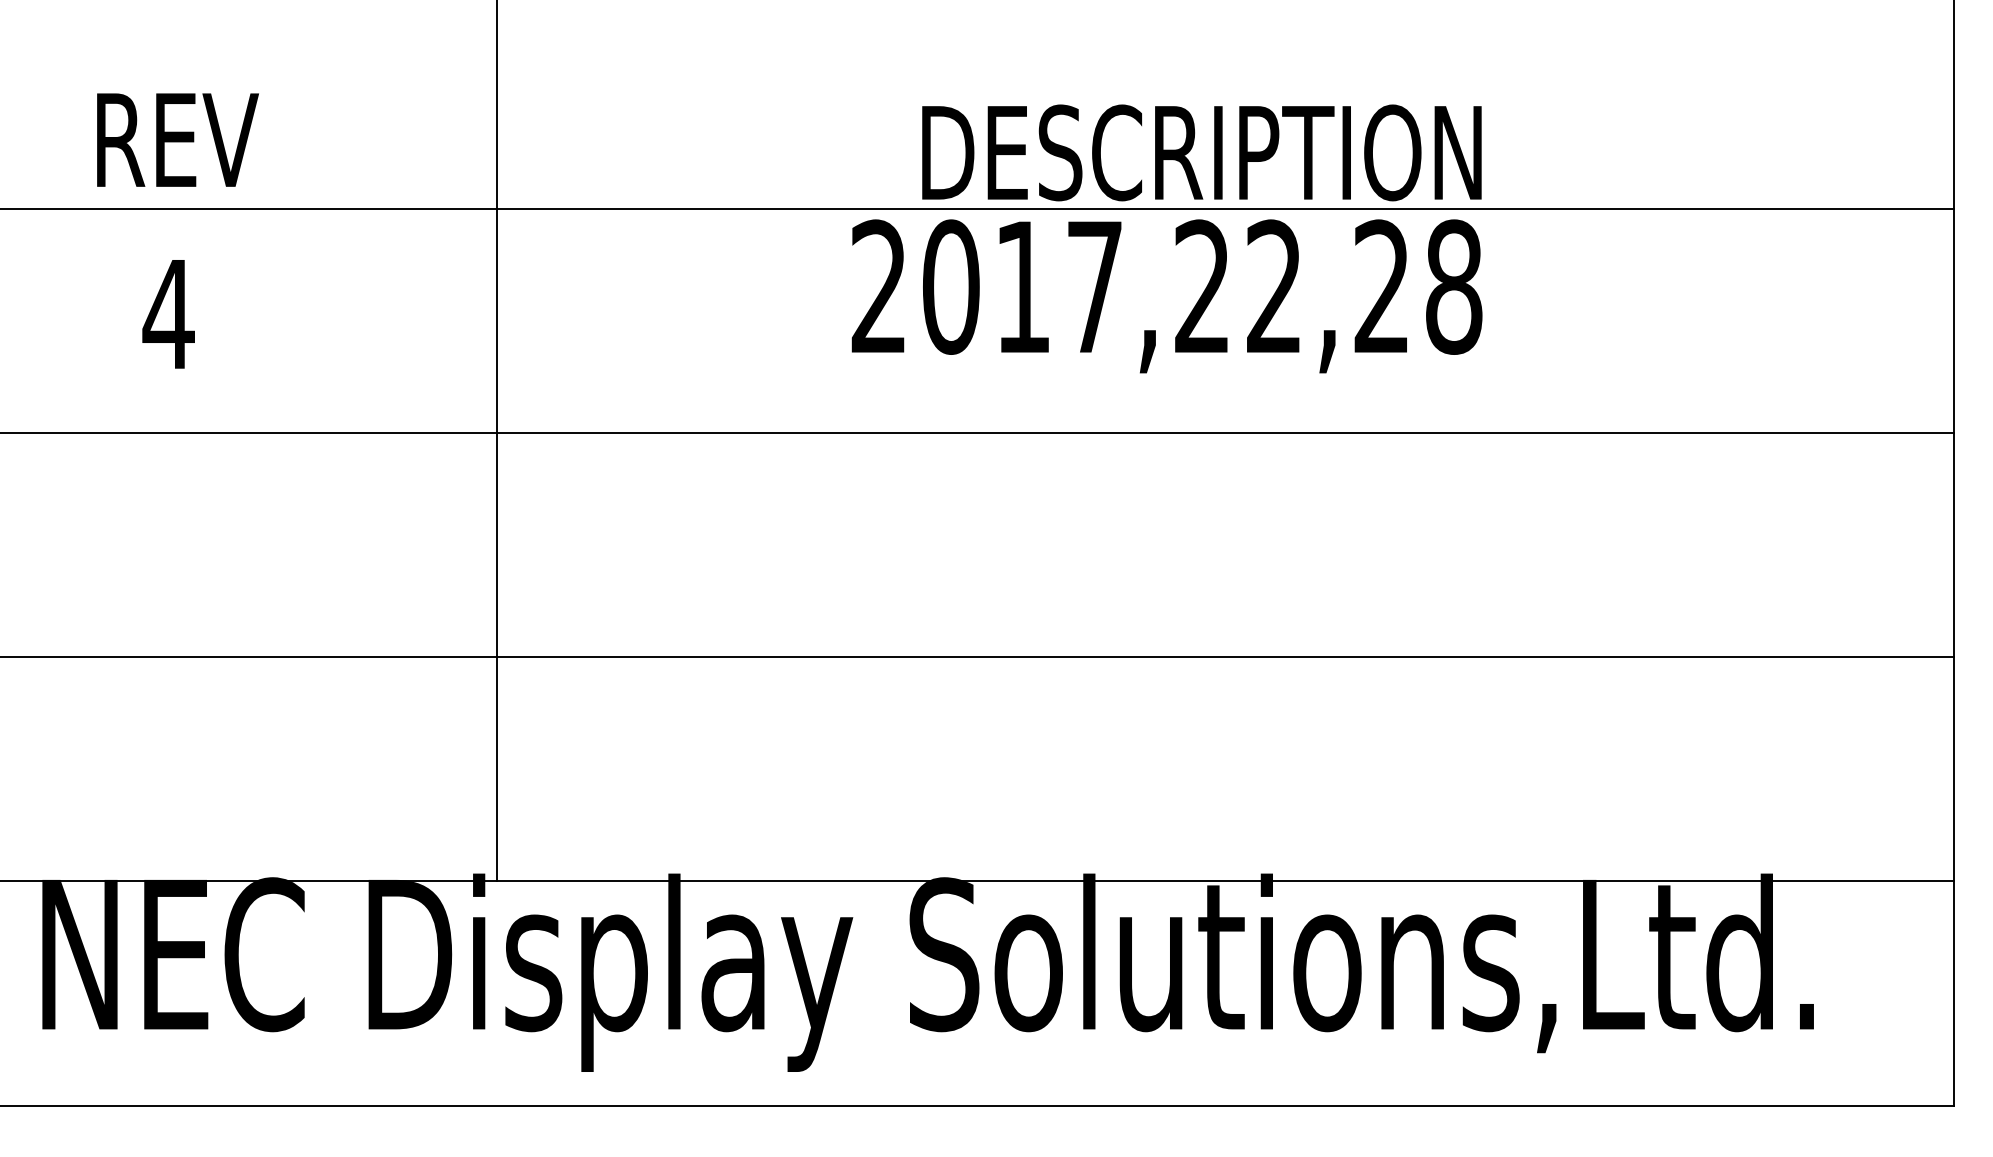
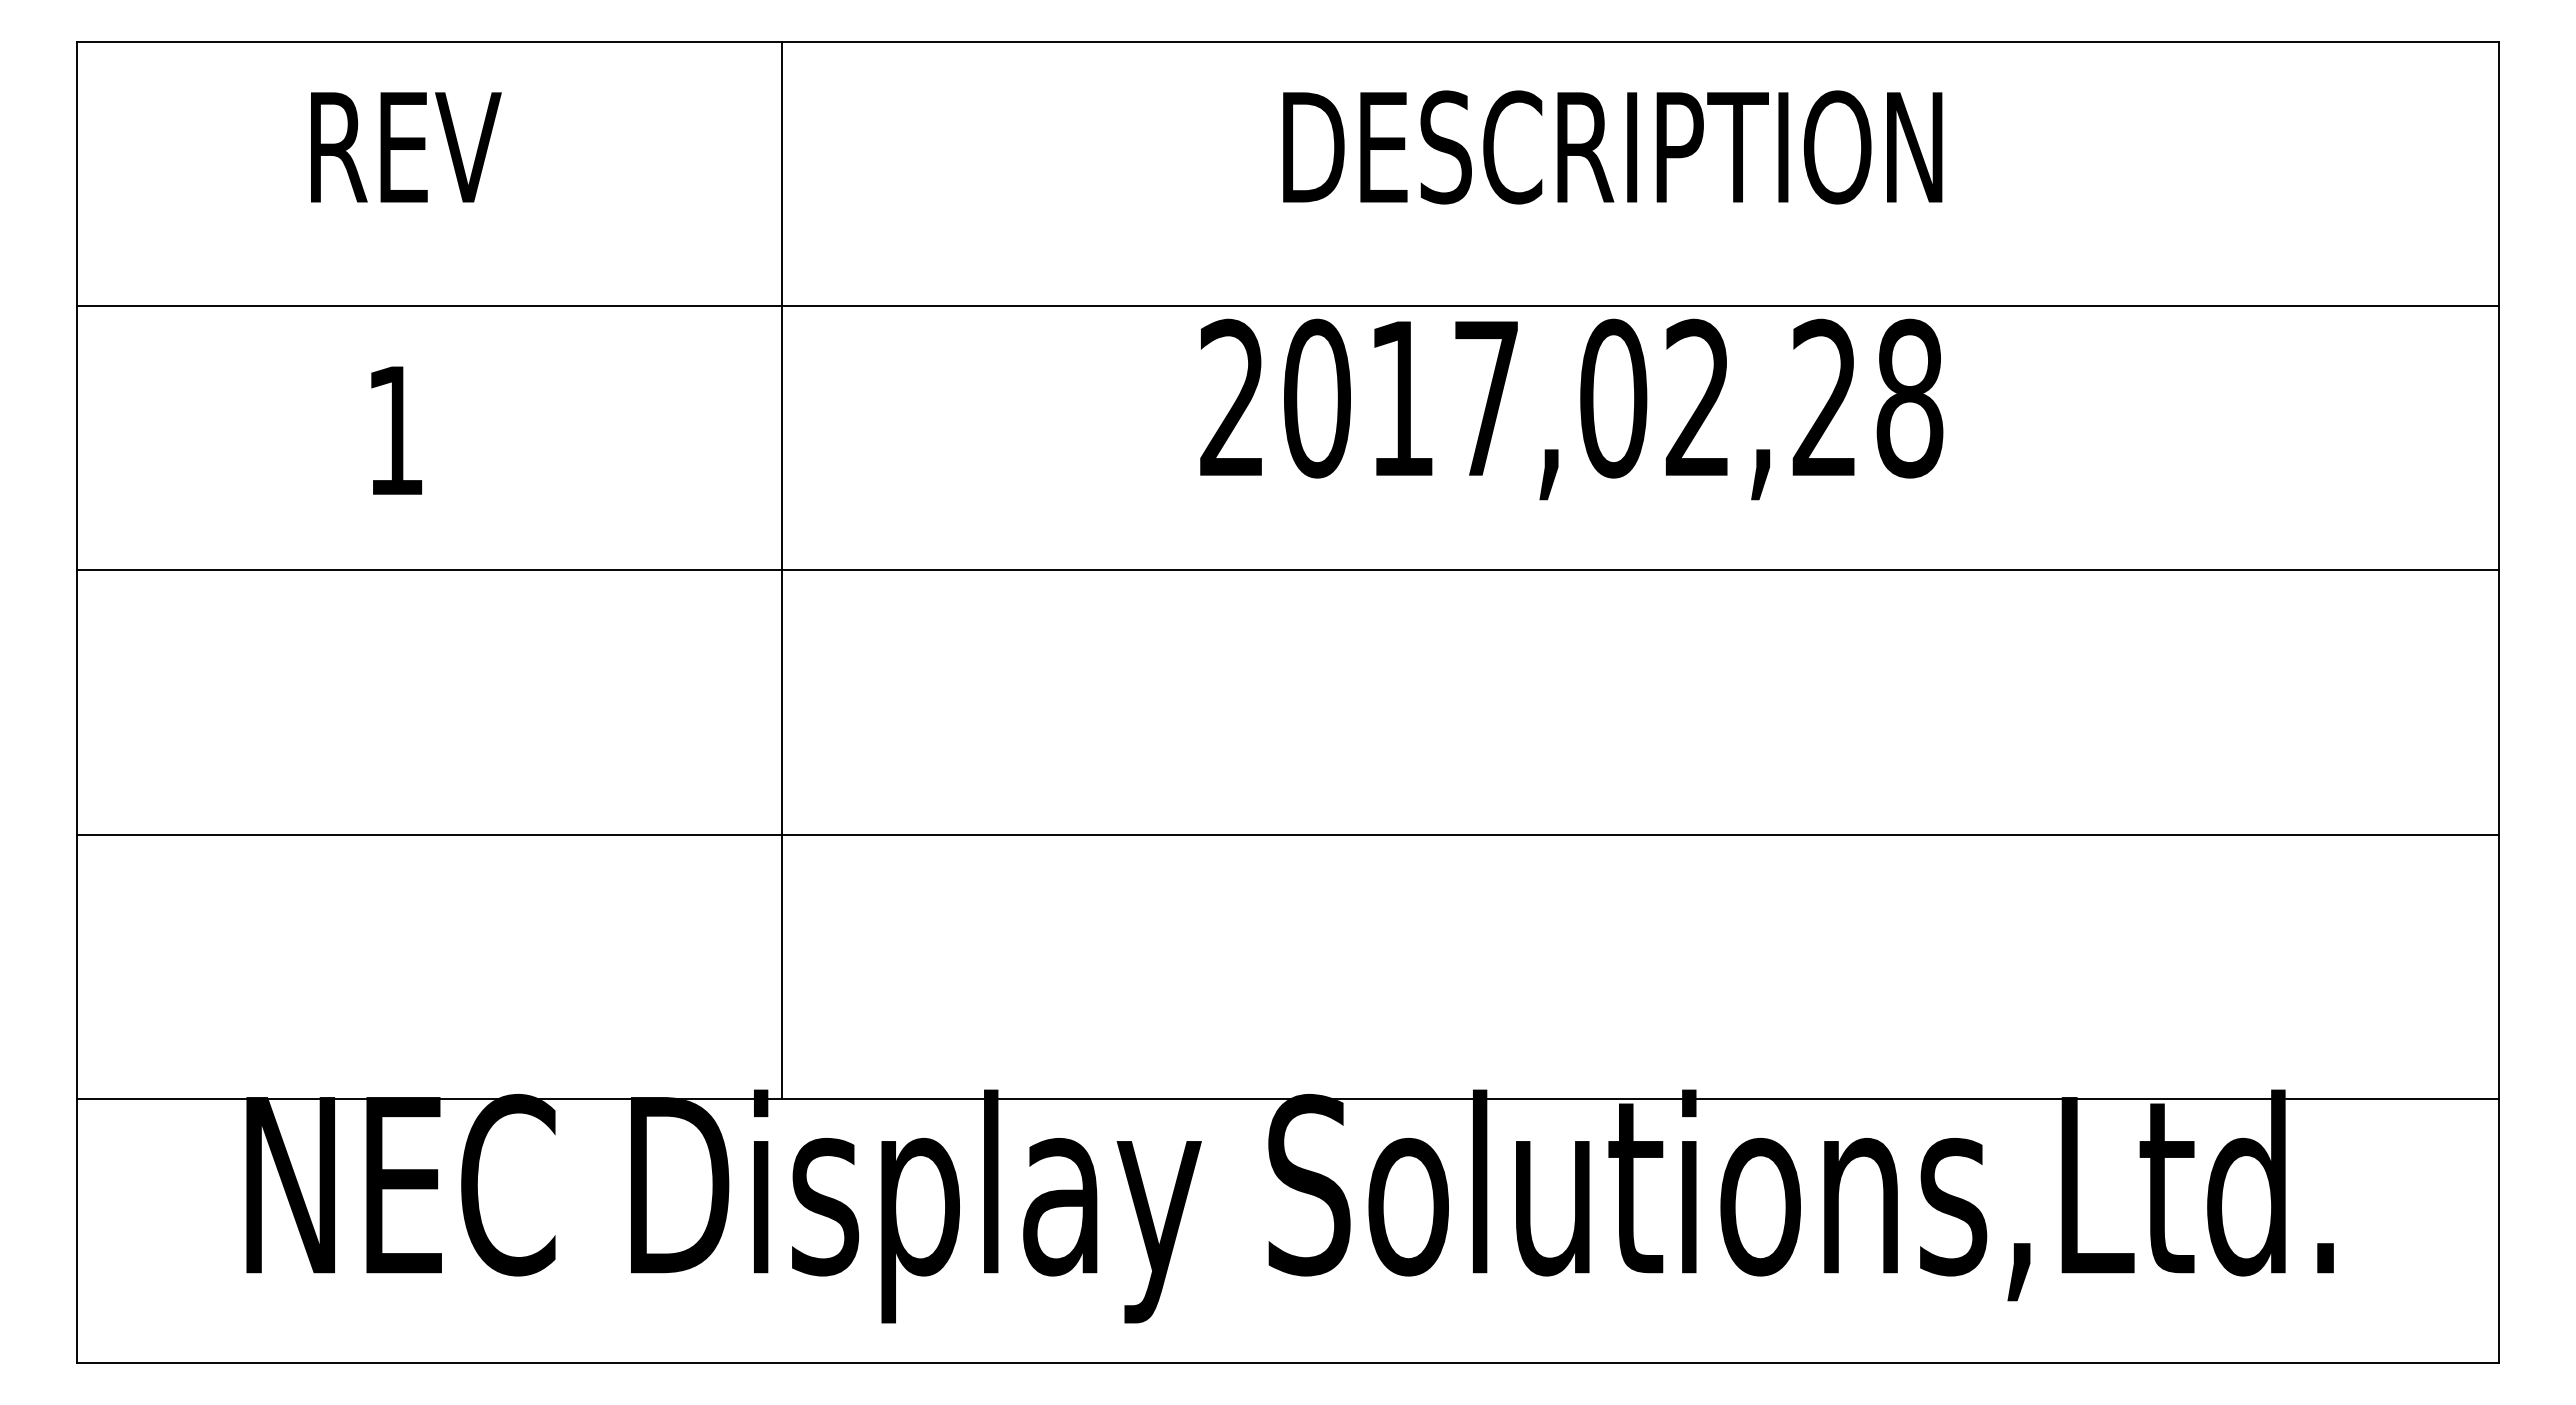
text: (178, 140) -> (406, 147), moved
text: (1201, 152) -> (1612, 147), moved
text: (1202, 287) -> (1613, 398), 2017,22,28 -> 2017,02,28
text: (168, 314) -> (395, 430), 4 -> 1

